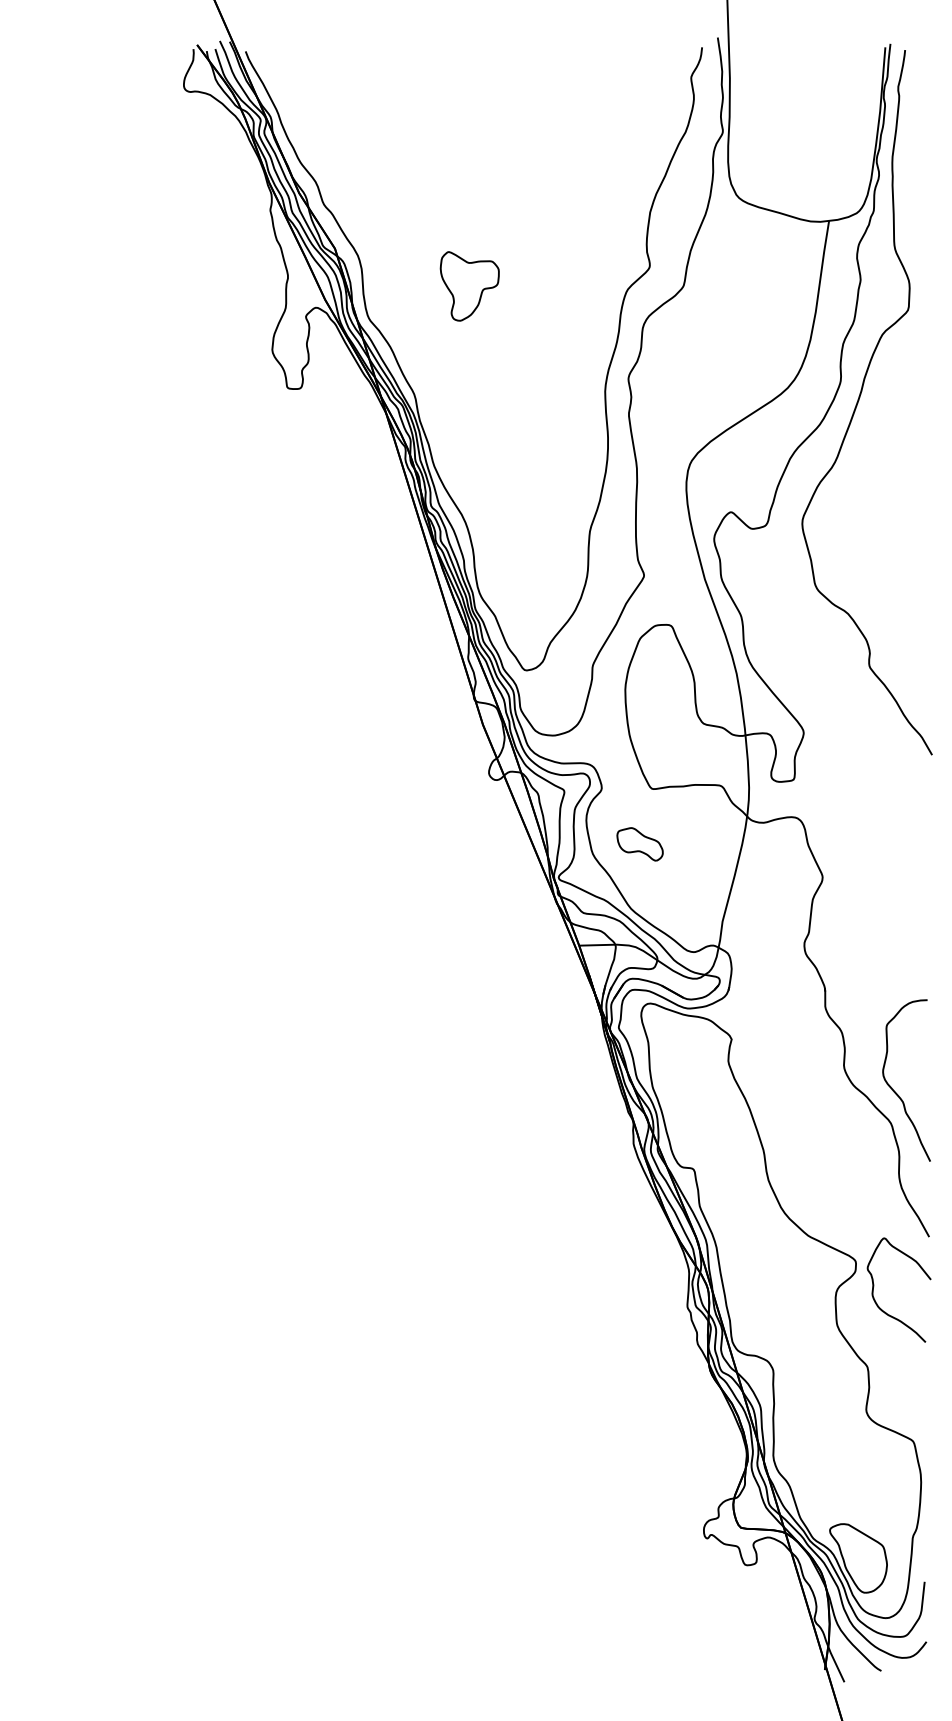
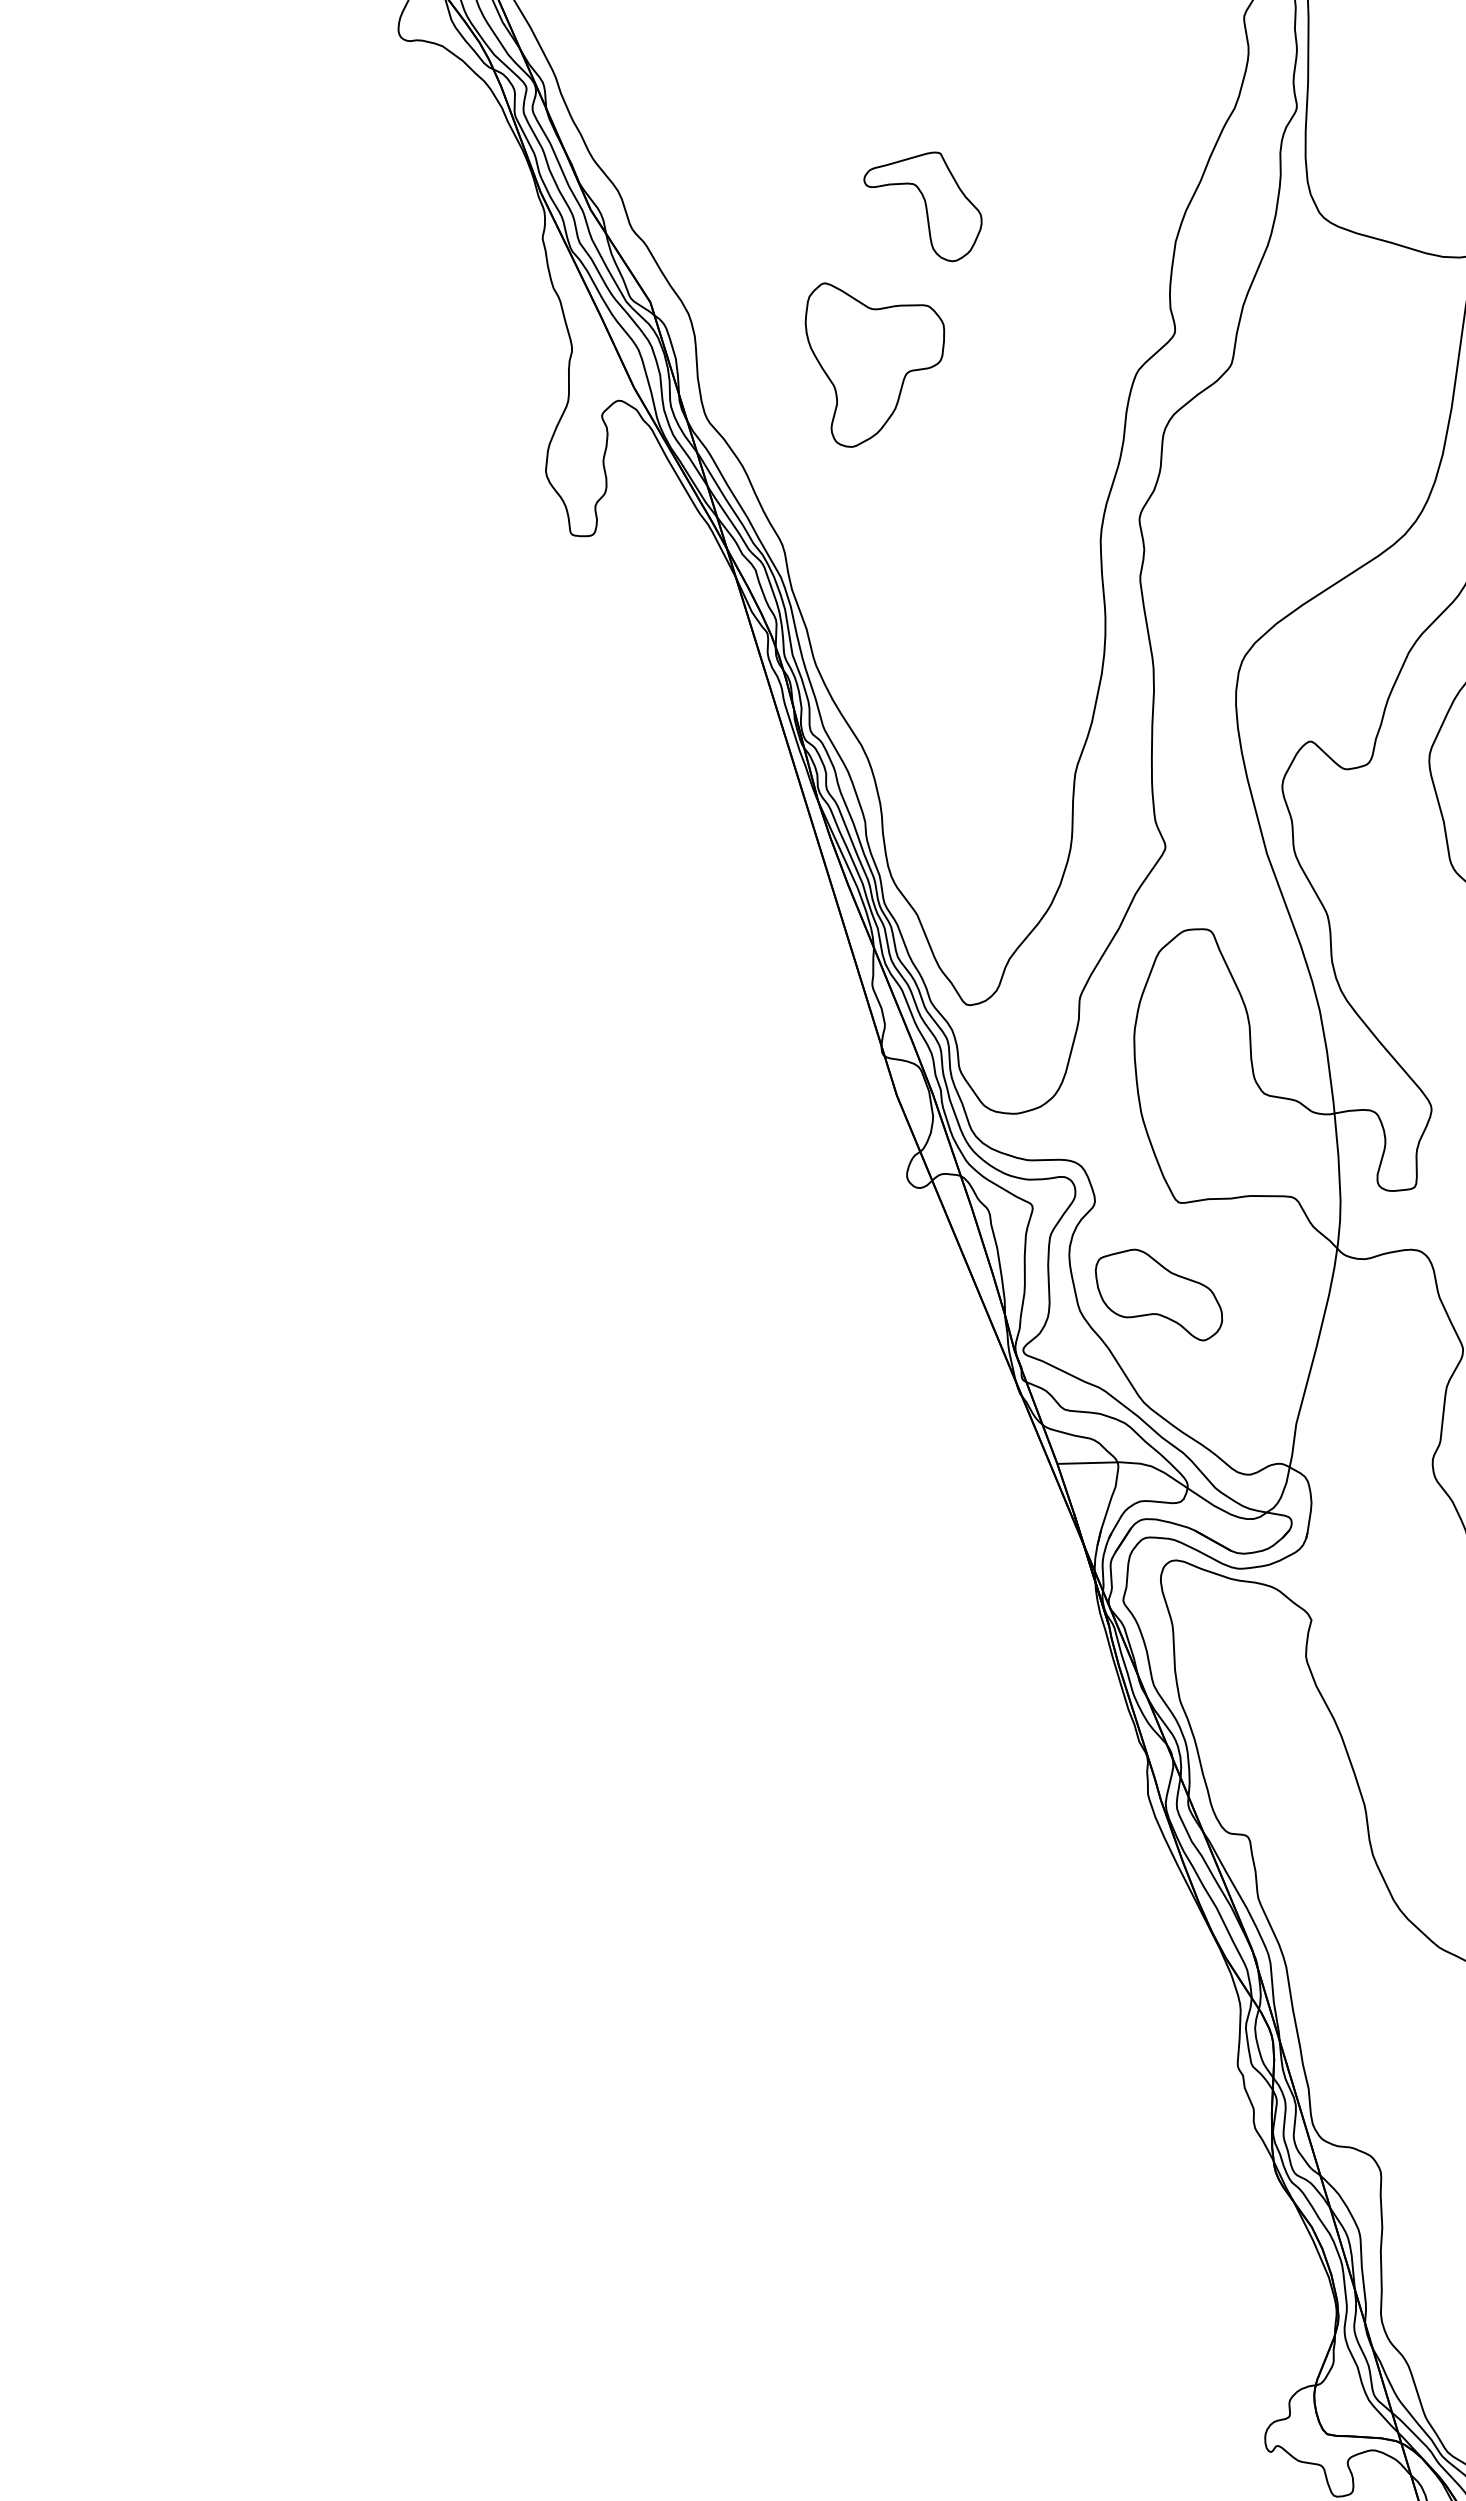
part: (498, 191) -> (922, 206), added
part: (469, 286) -> (874, 365), size x1.43
part: (639, 844) -> (1157, 1295), size x1.67

